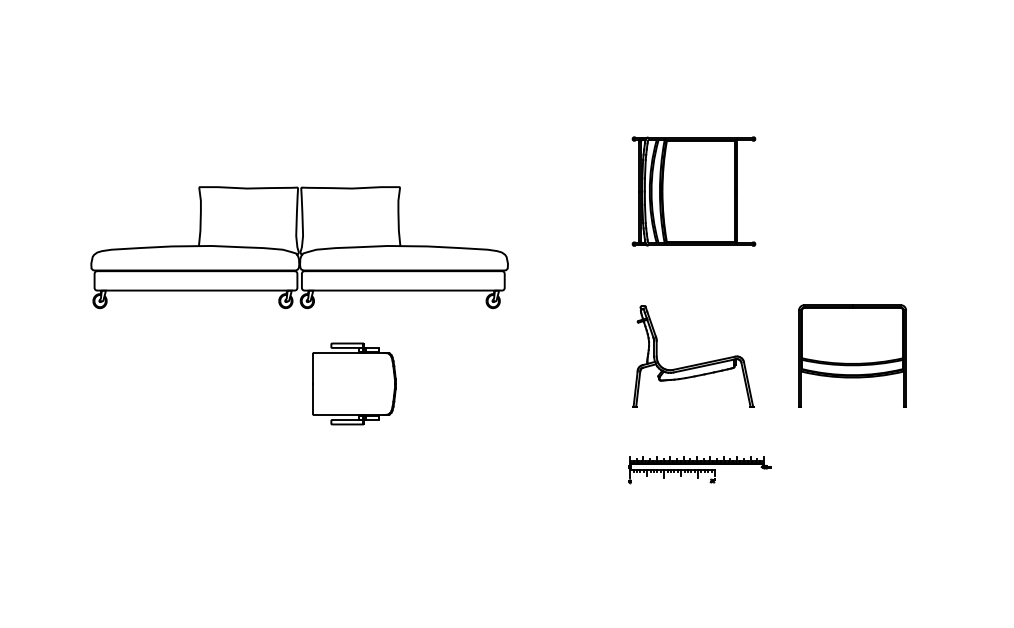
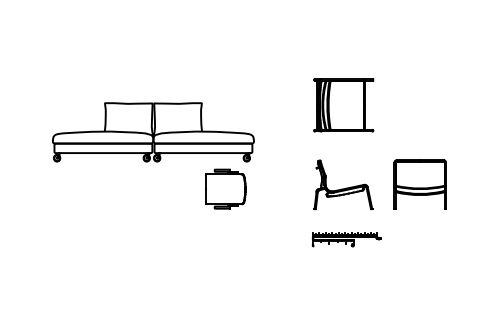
part: (353, 382) -> (225, 188), moved

